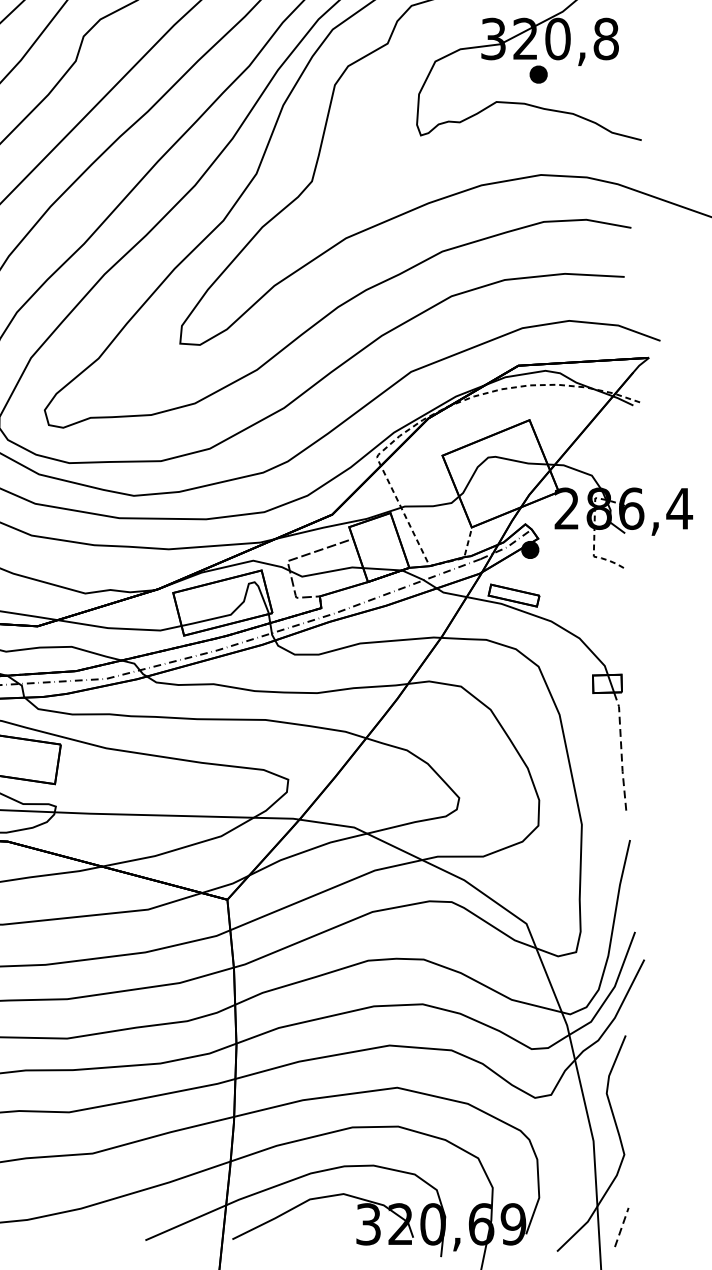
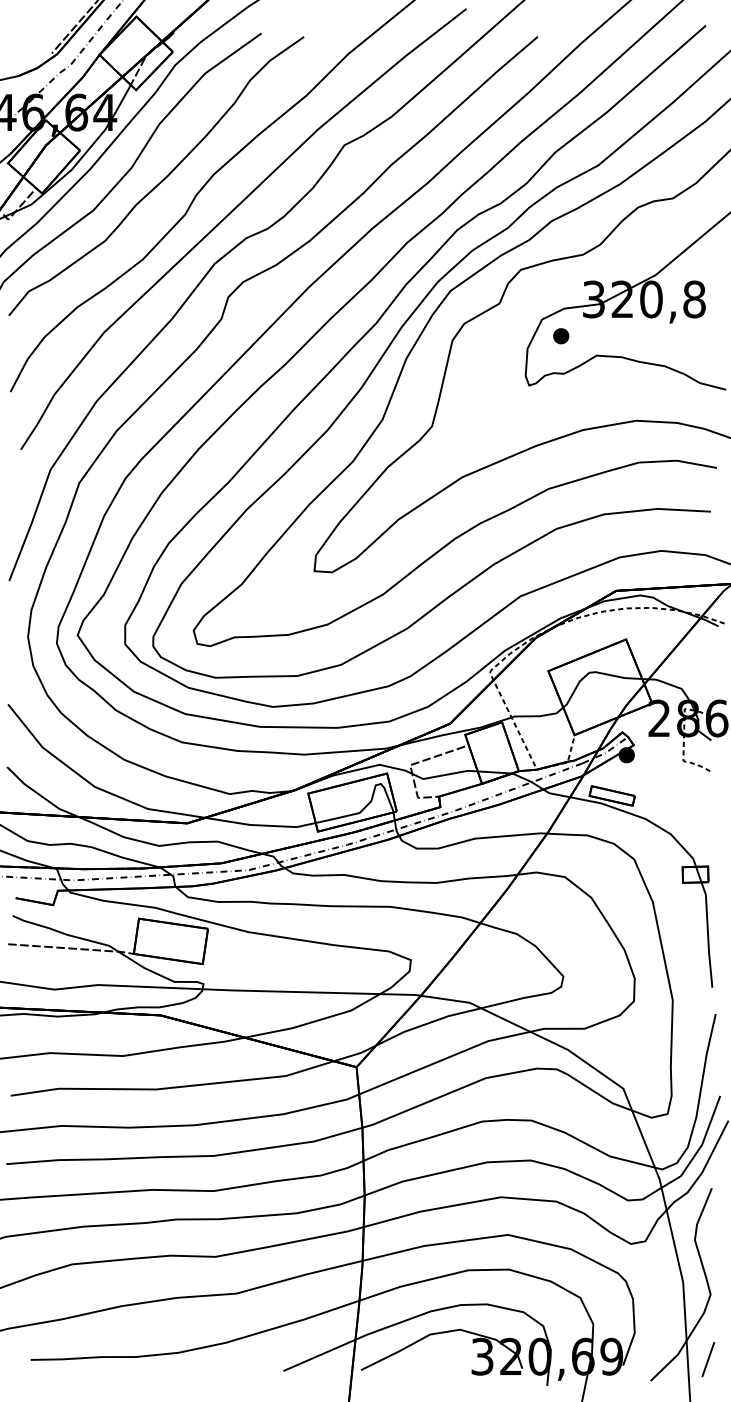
part: (538, 74) -> (561, 336), moved
line: (621, 750) -> (708, 934), dashed -> solid
line: (621, 1227) -> (708, 1359), dashed -> solid

